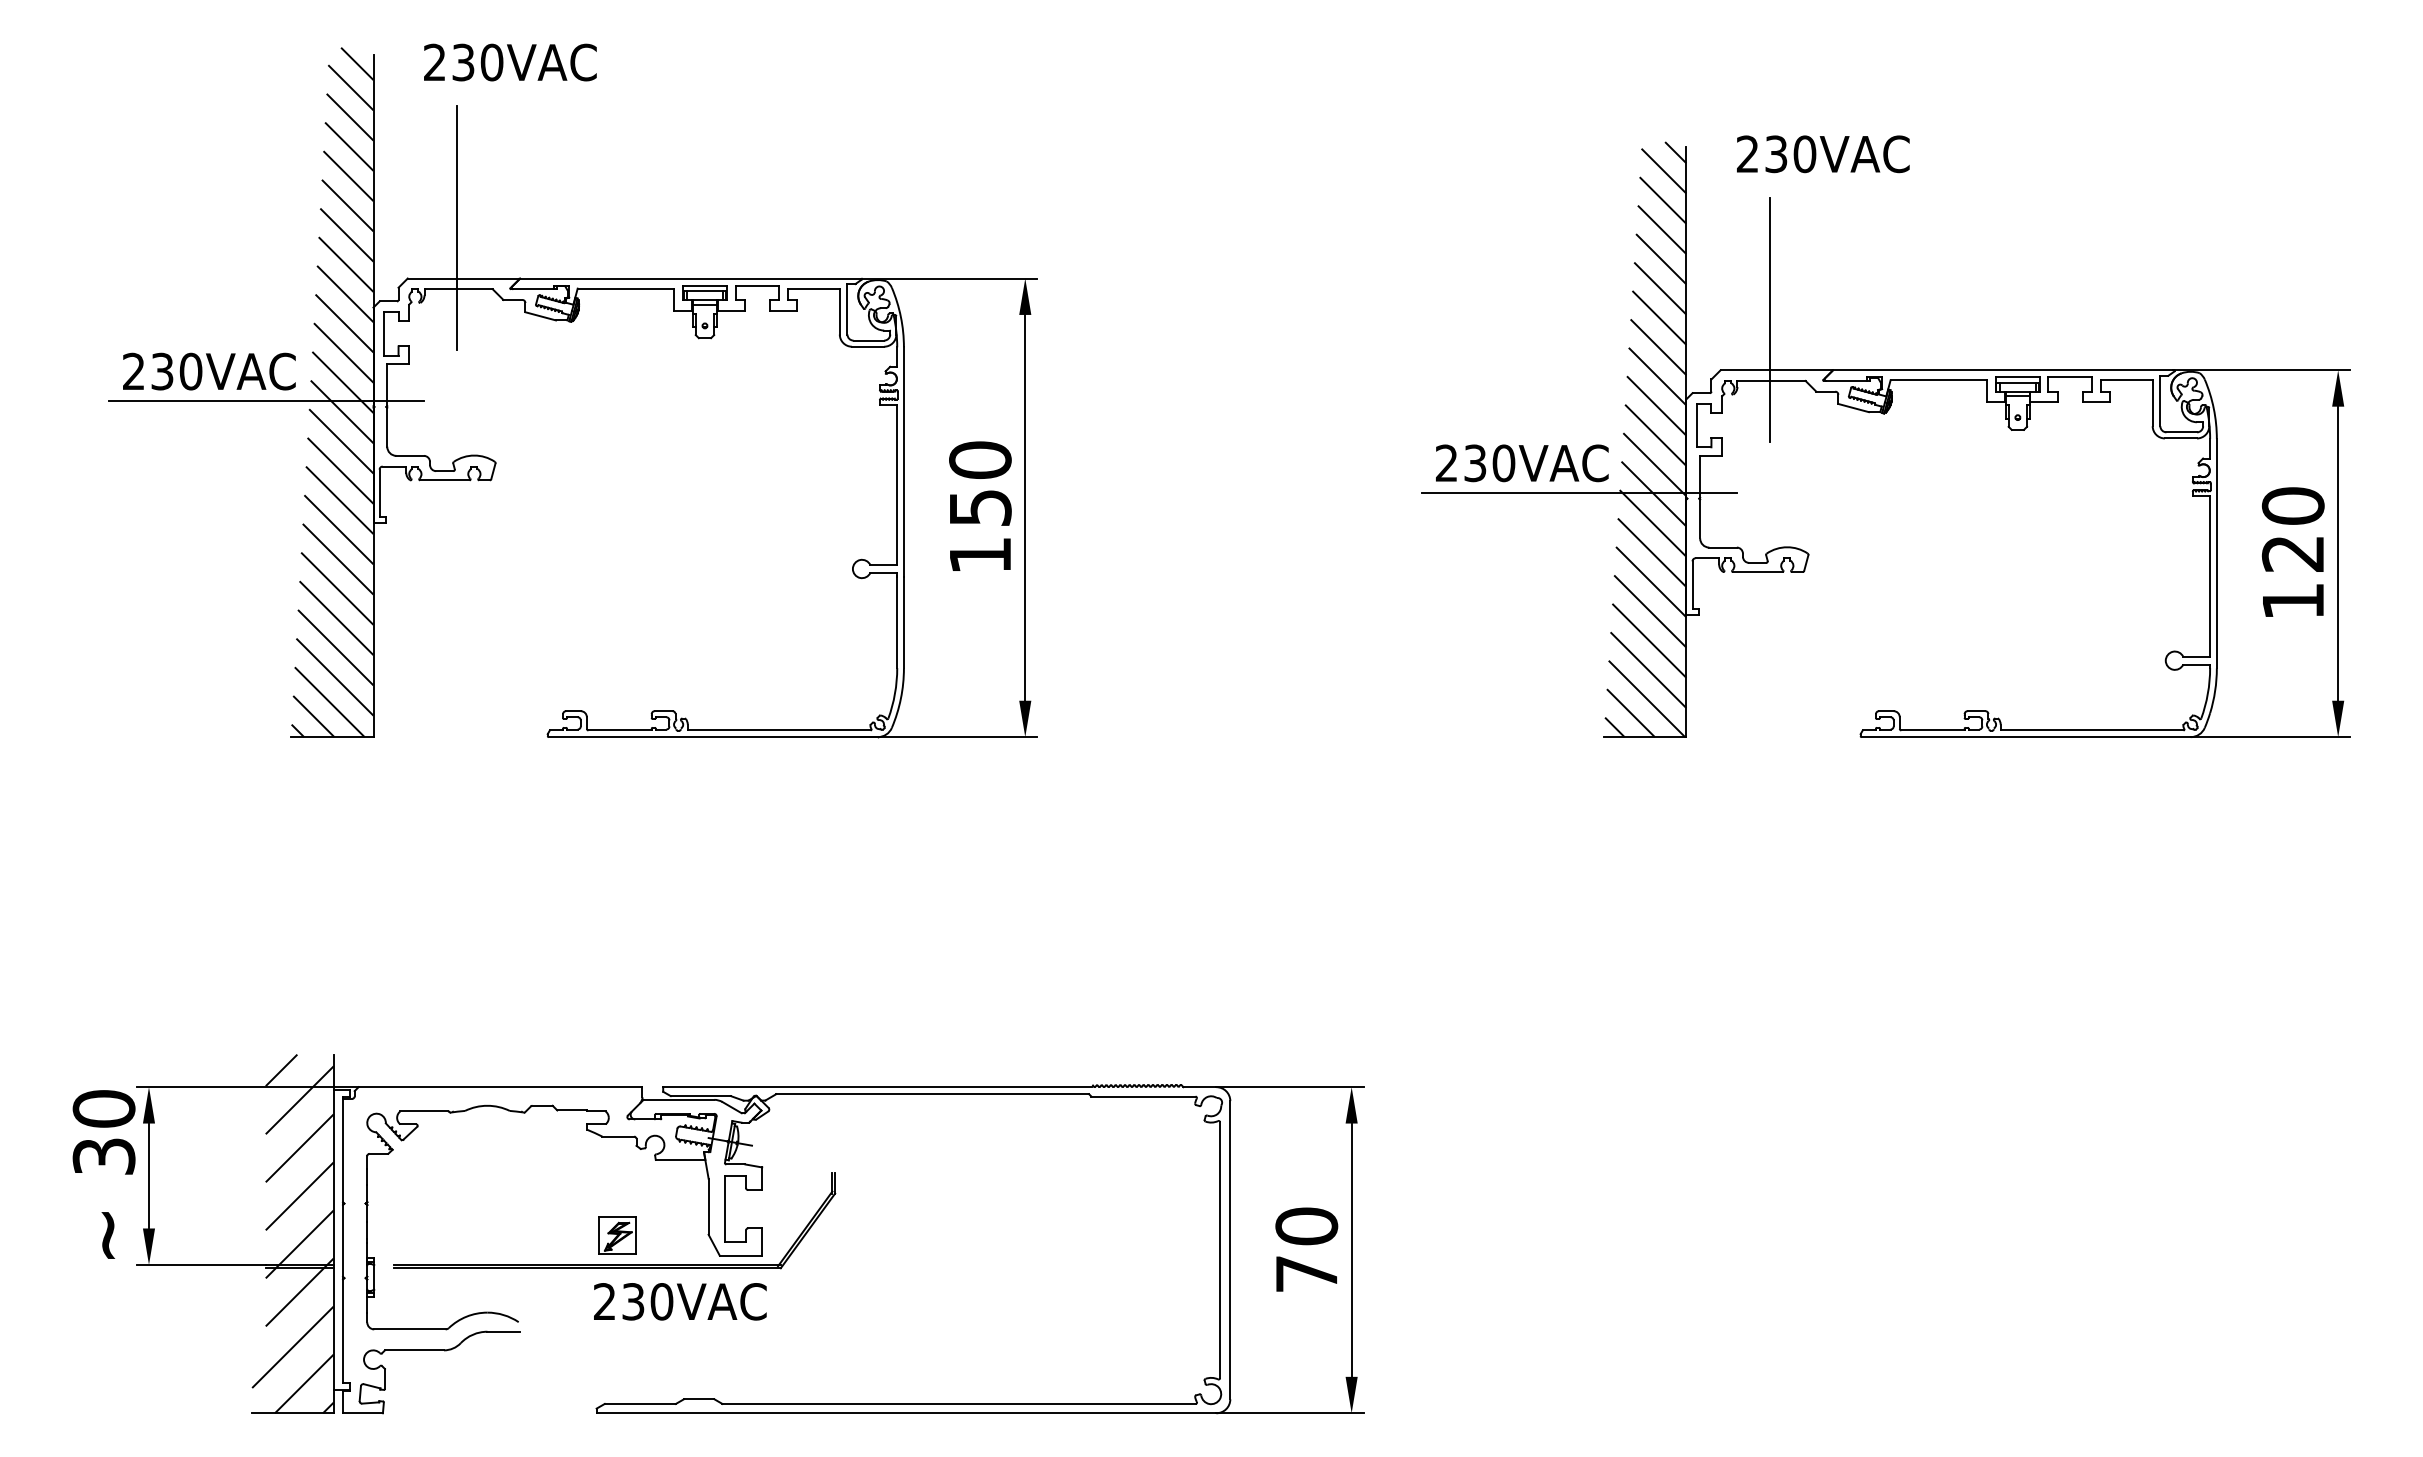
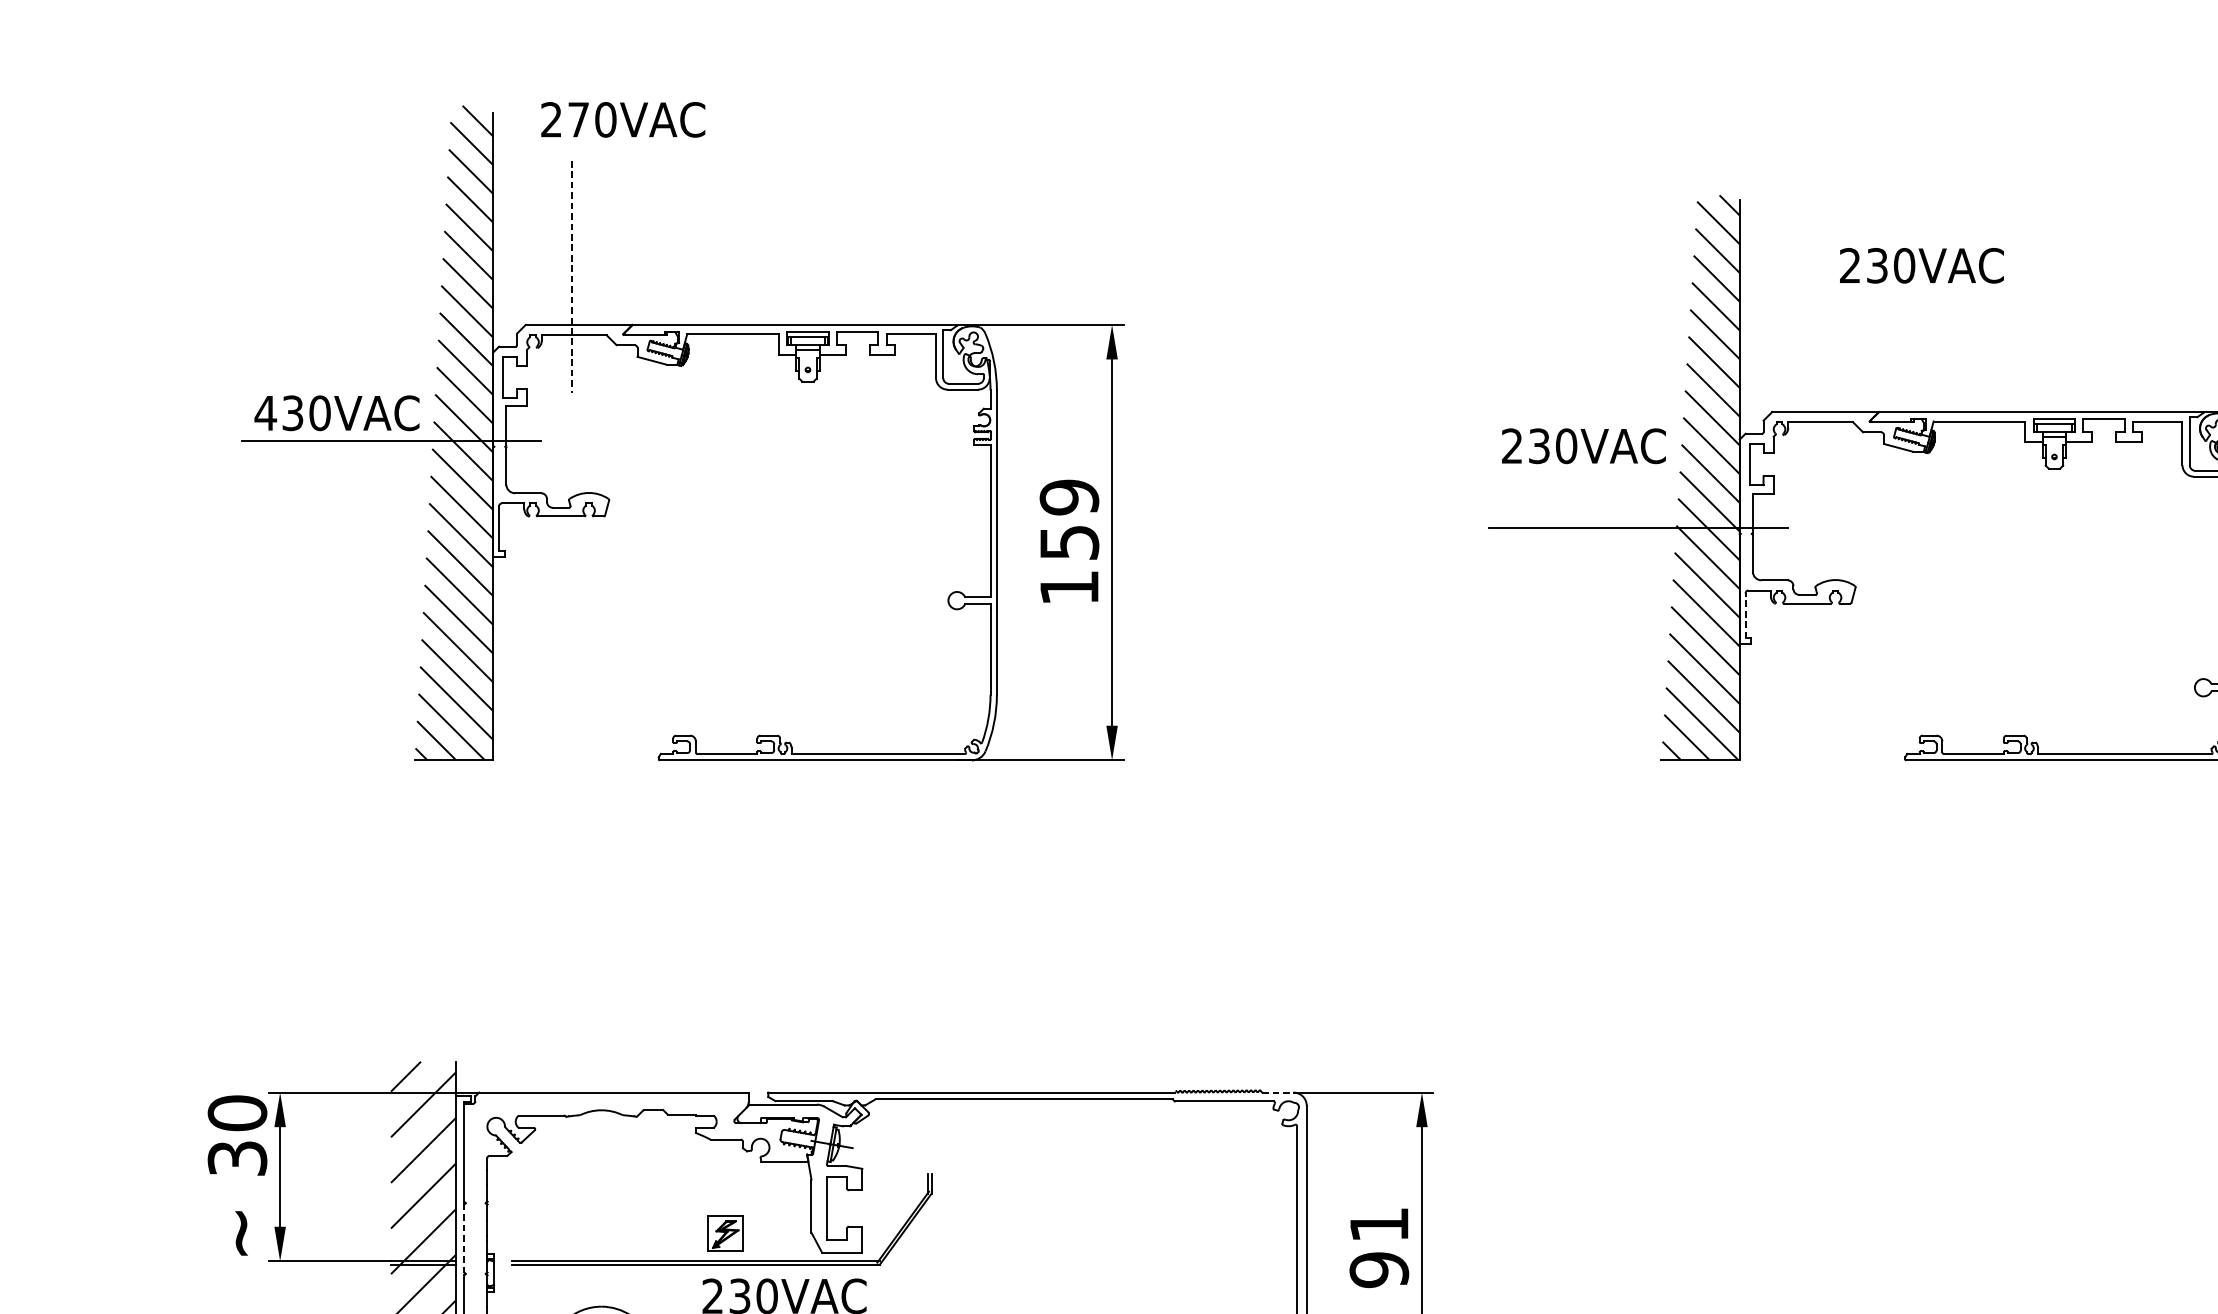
text: (463, 62) -> (578, 119), 230VAC -> 270VAC
text: (1823, 154) -> (1922, 265), moved
line: (456, 228) -> (572, 277), solid -> dashed
line: (1769, 319) -> (1818, 363), removed
text: (133, 370) -> (265, 412), 230VAC -> 430VAC
text: (980, 460) -> (1069, 497), 150 -> 159
text: (1522, 463) -> (1584, 446), moved
line: (1692, 585) -> (1745, 616), solid -> dashed
line: (1200, 1087) -> (1278, 1092), solid -> dashed
line: (343, 1242) -> (464, 1240), solid -> dashed
text: (1306, 1250) -> (1379, 1247), 70 -> 91

